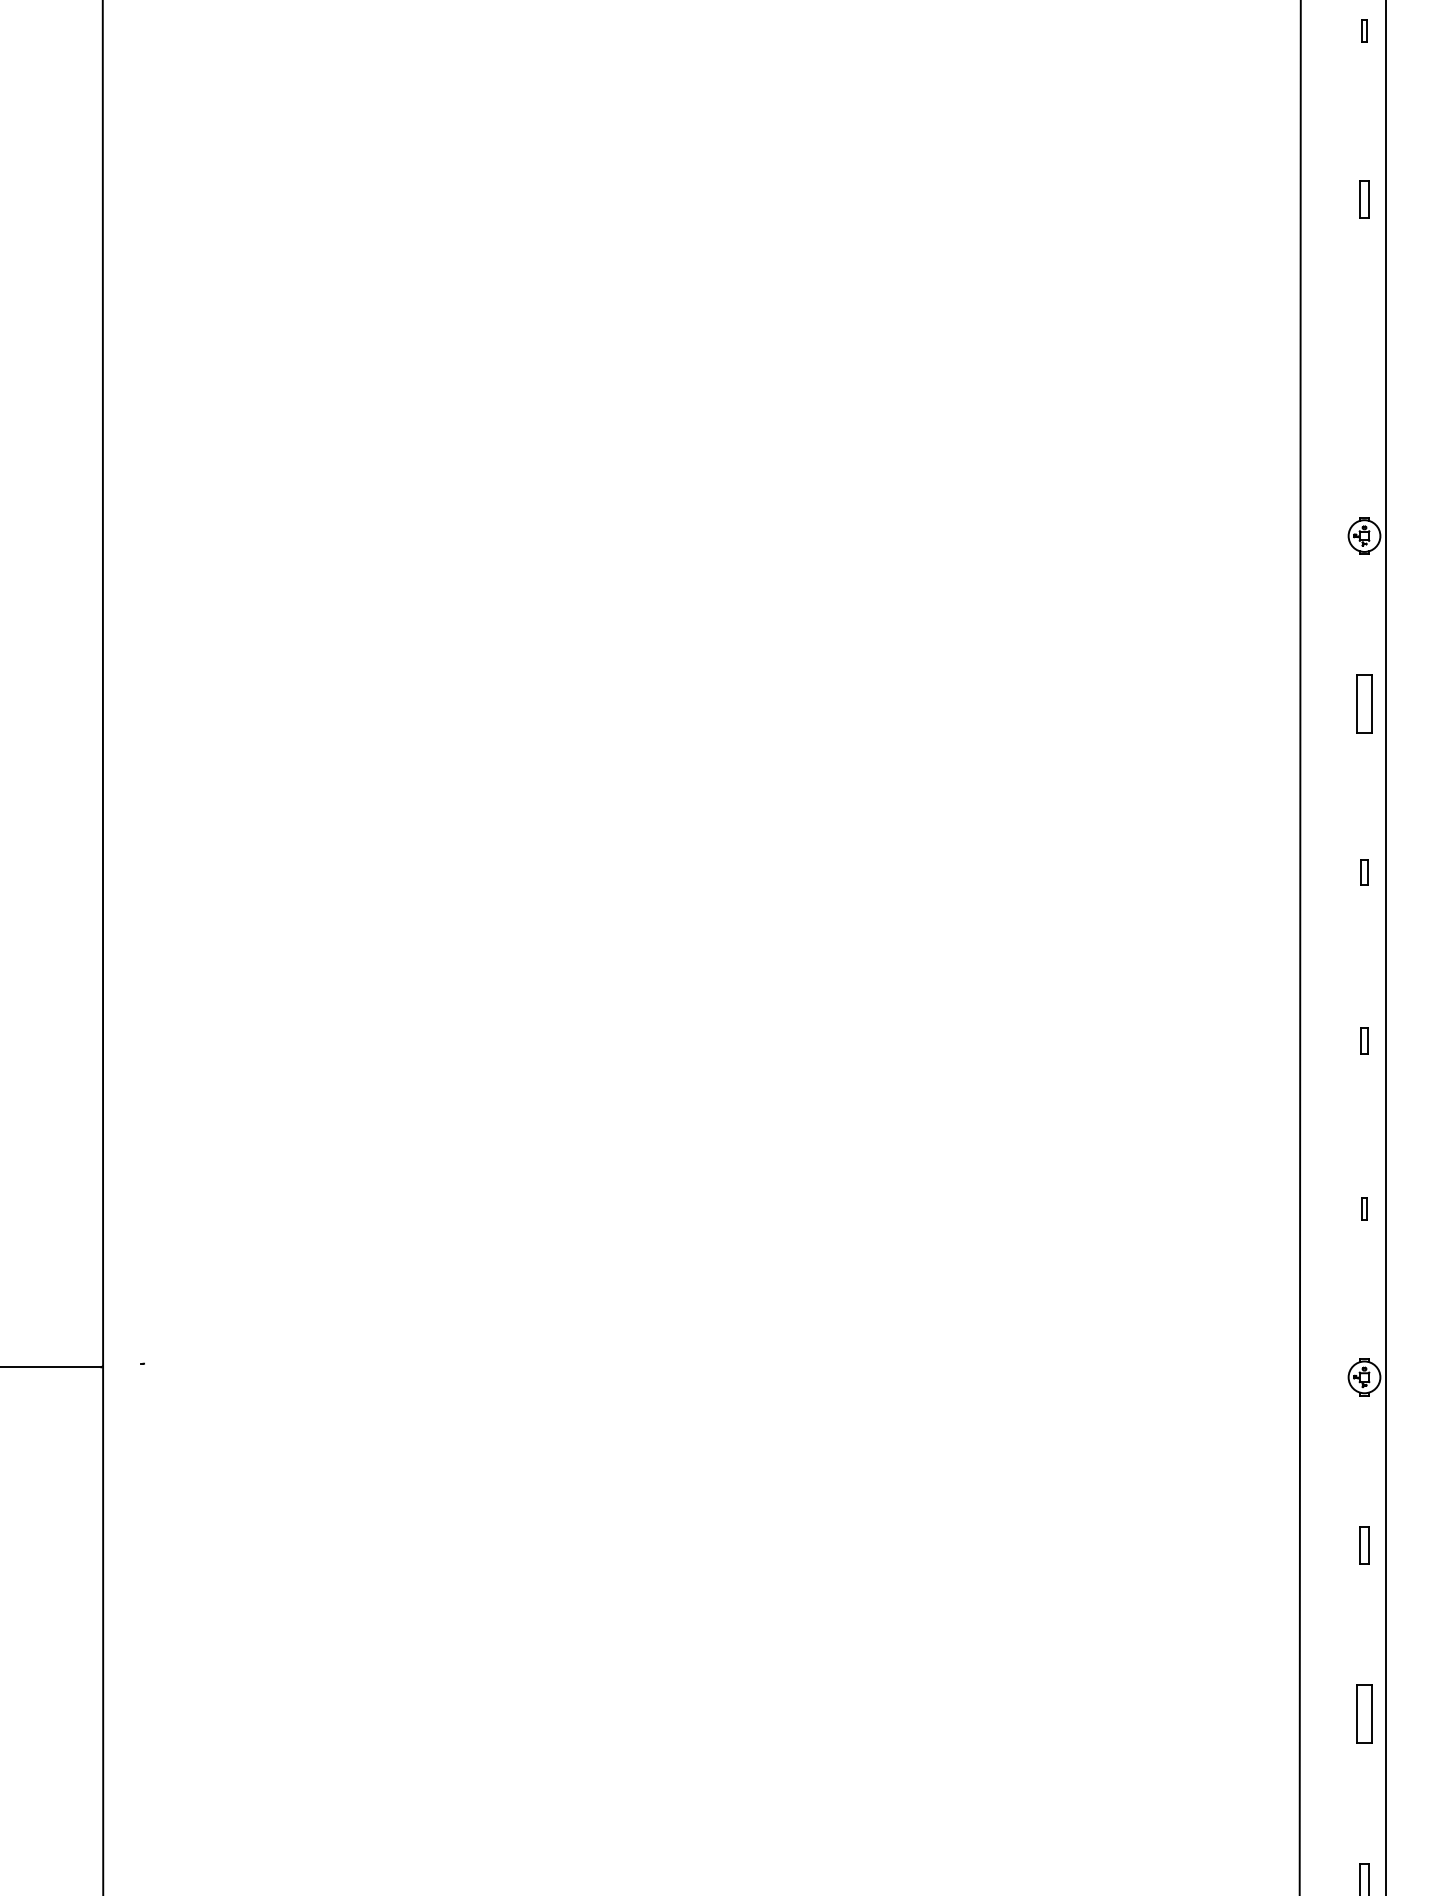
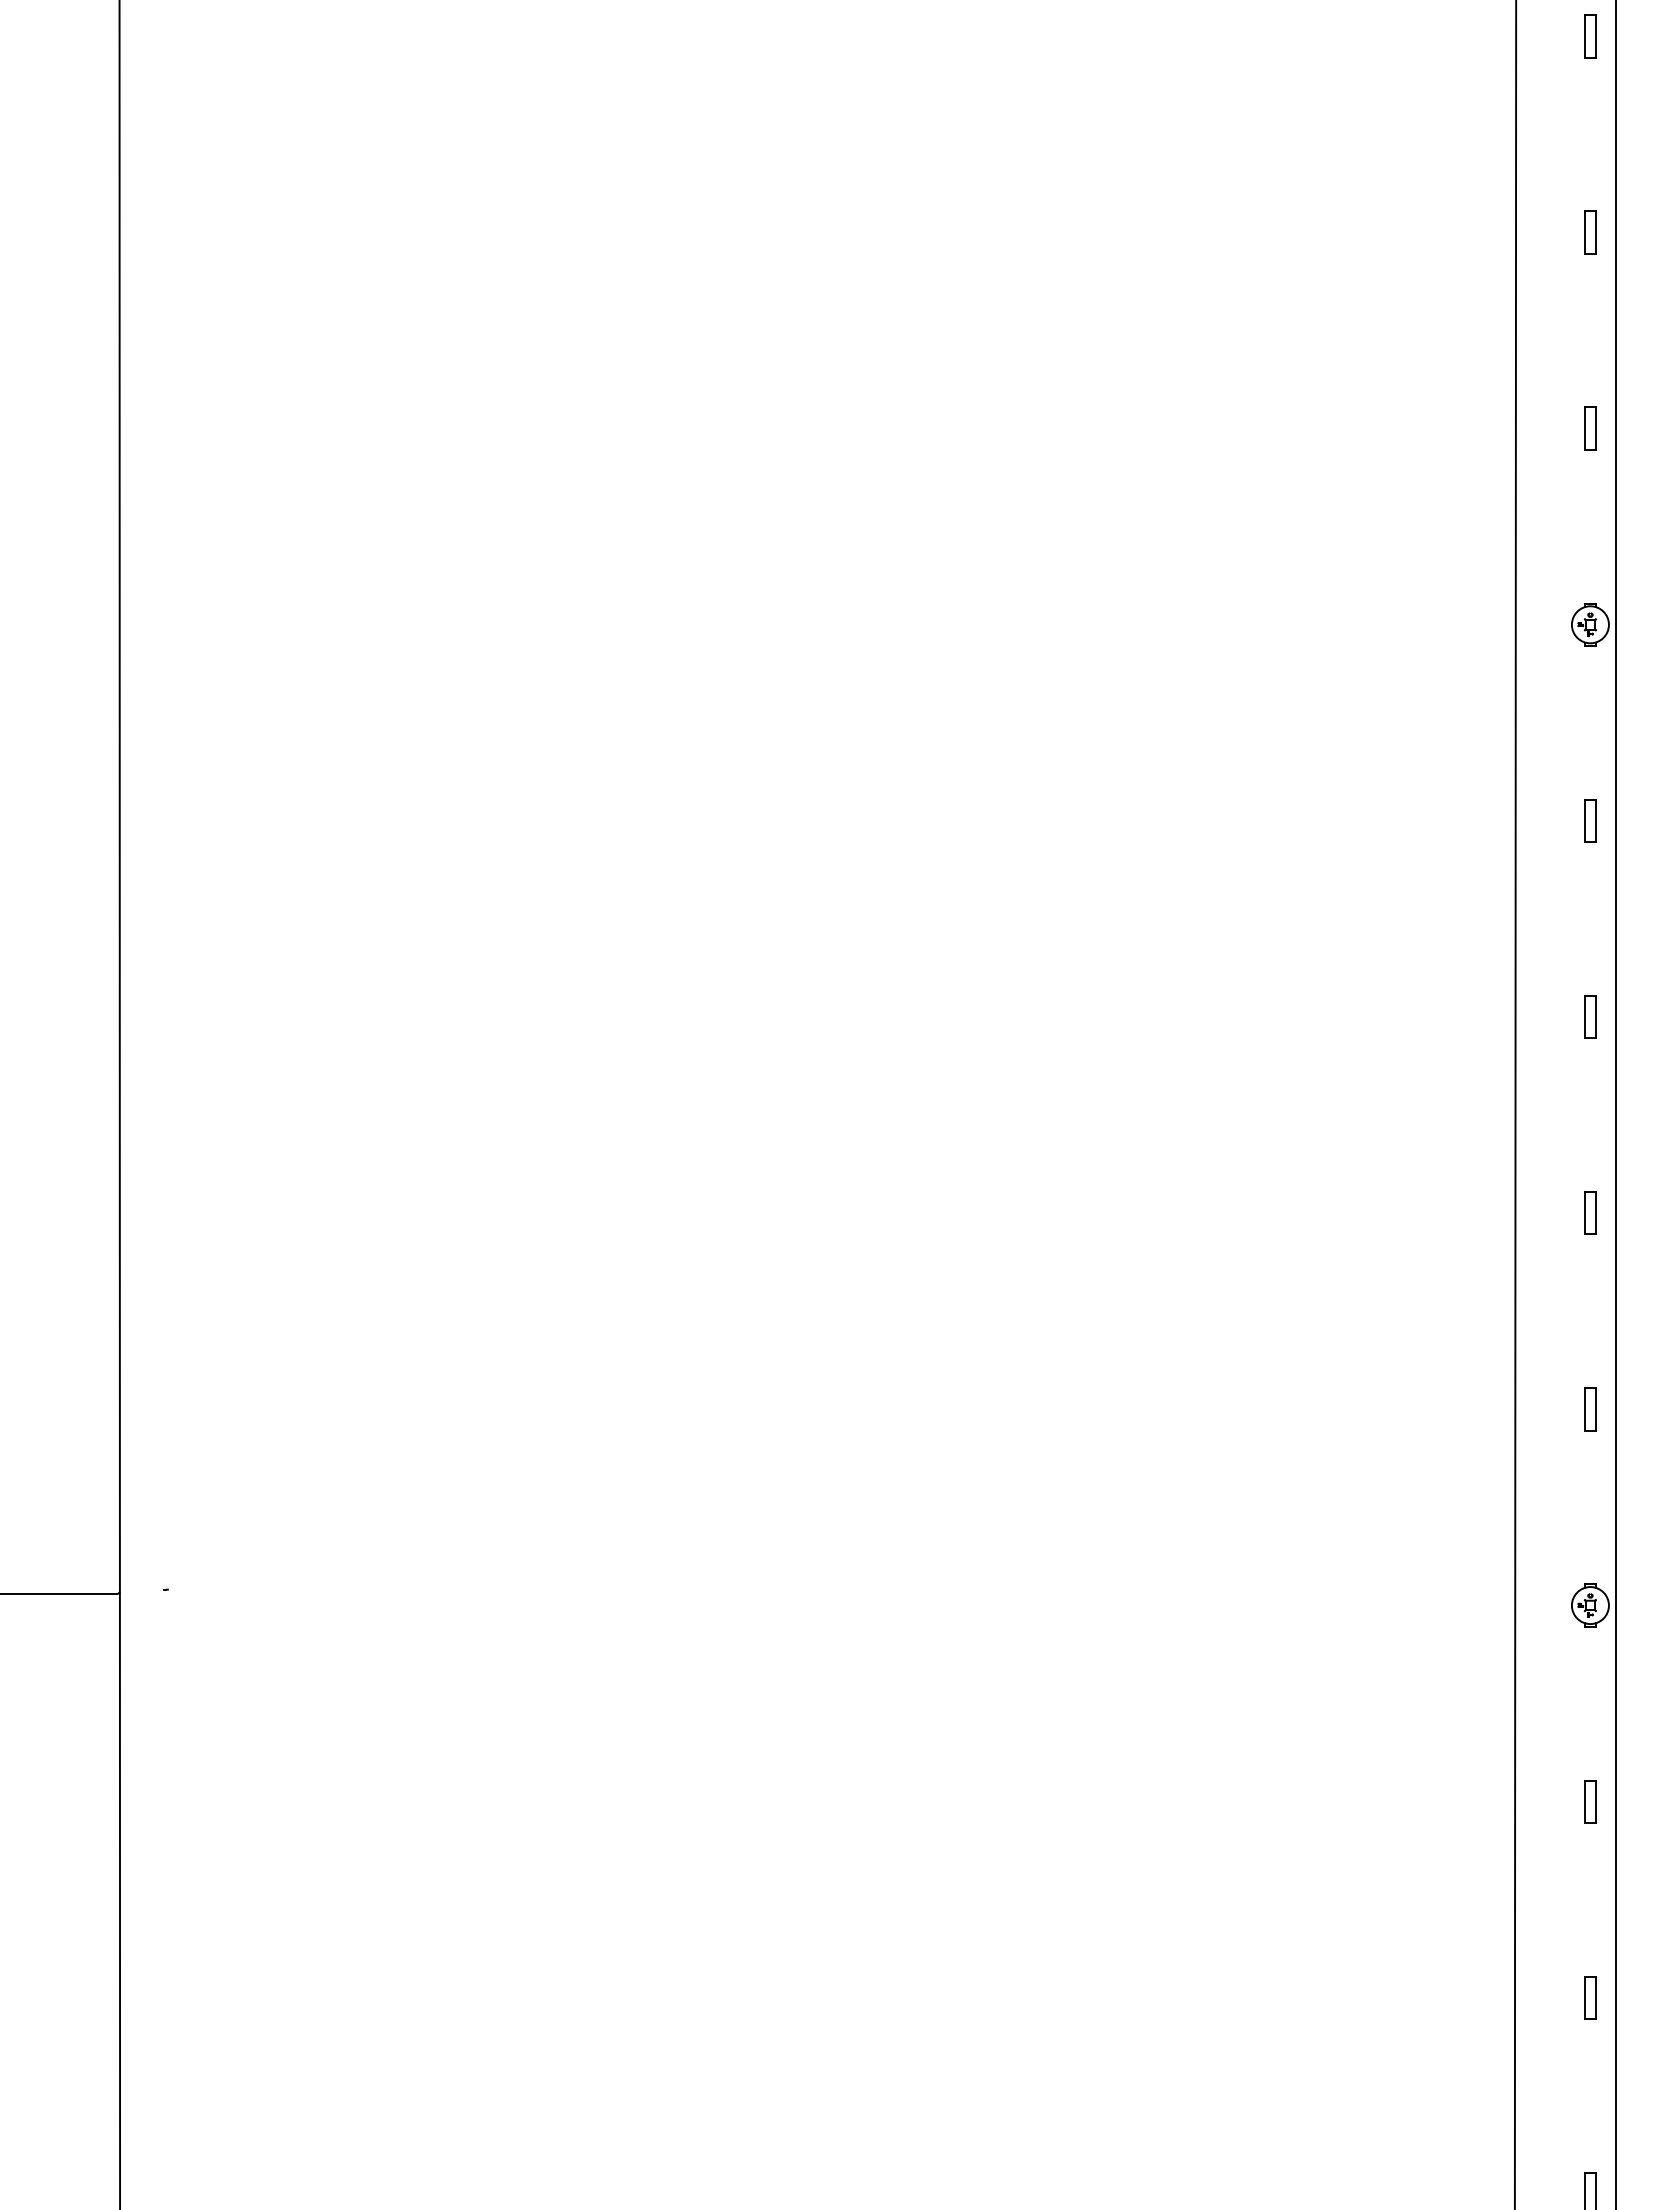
part: (1364, 31) -> (1590, 36), size x1.67
part: (1364, 367) -> (1590, 428), added
part: (1364, 703) -> (1590, 820), size x0.62
part: (1364, 872) -> (1590, 1016), size x1.43
part: (1364, 1040) -> (1590, 1212), size x1.43
part: (1364, 1209) -> (1590, 1409), size x1.67
part: (1364, 1713) -> (1590, 1997), size x0.62

